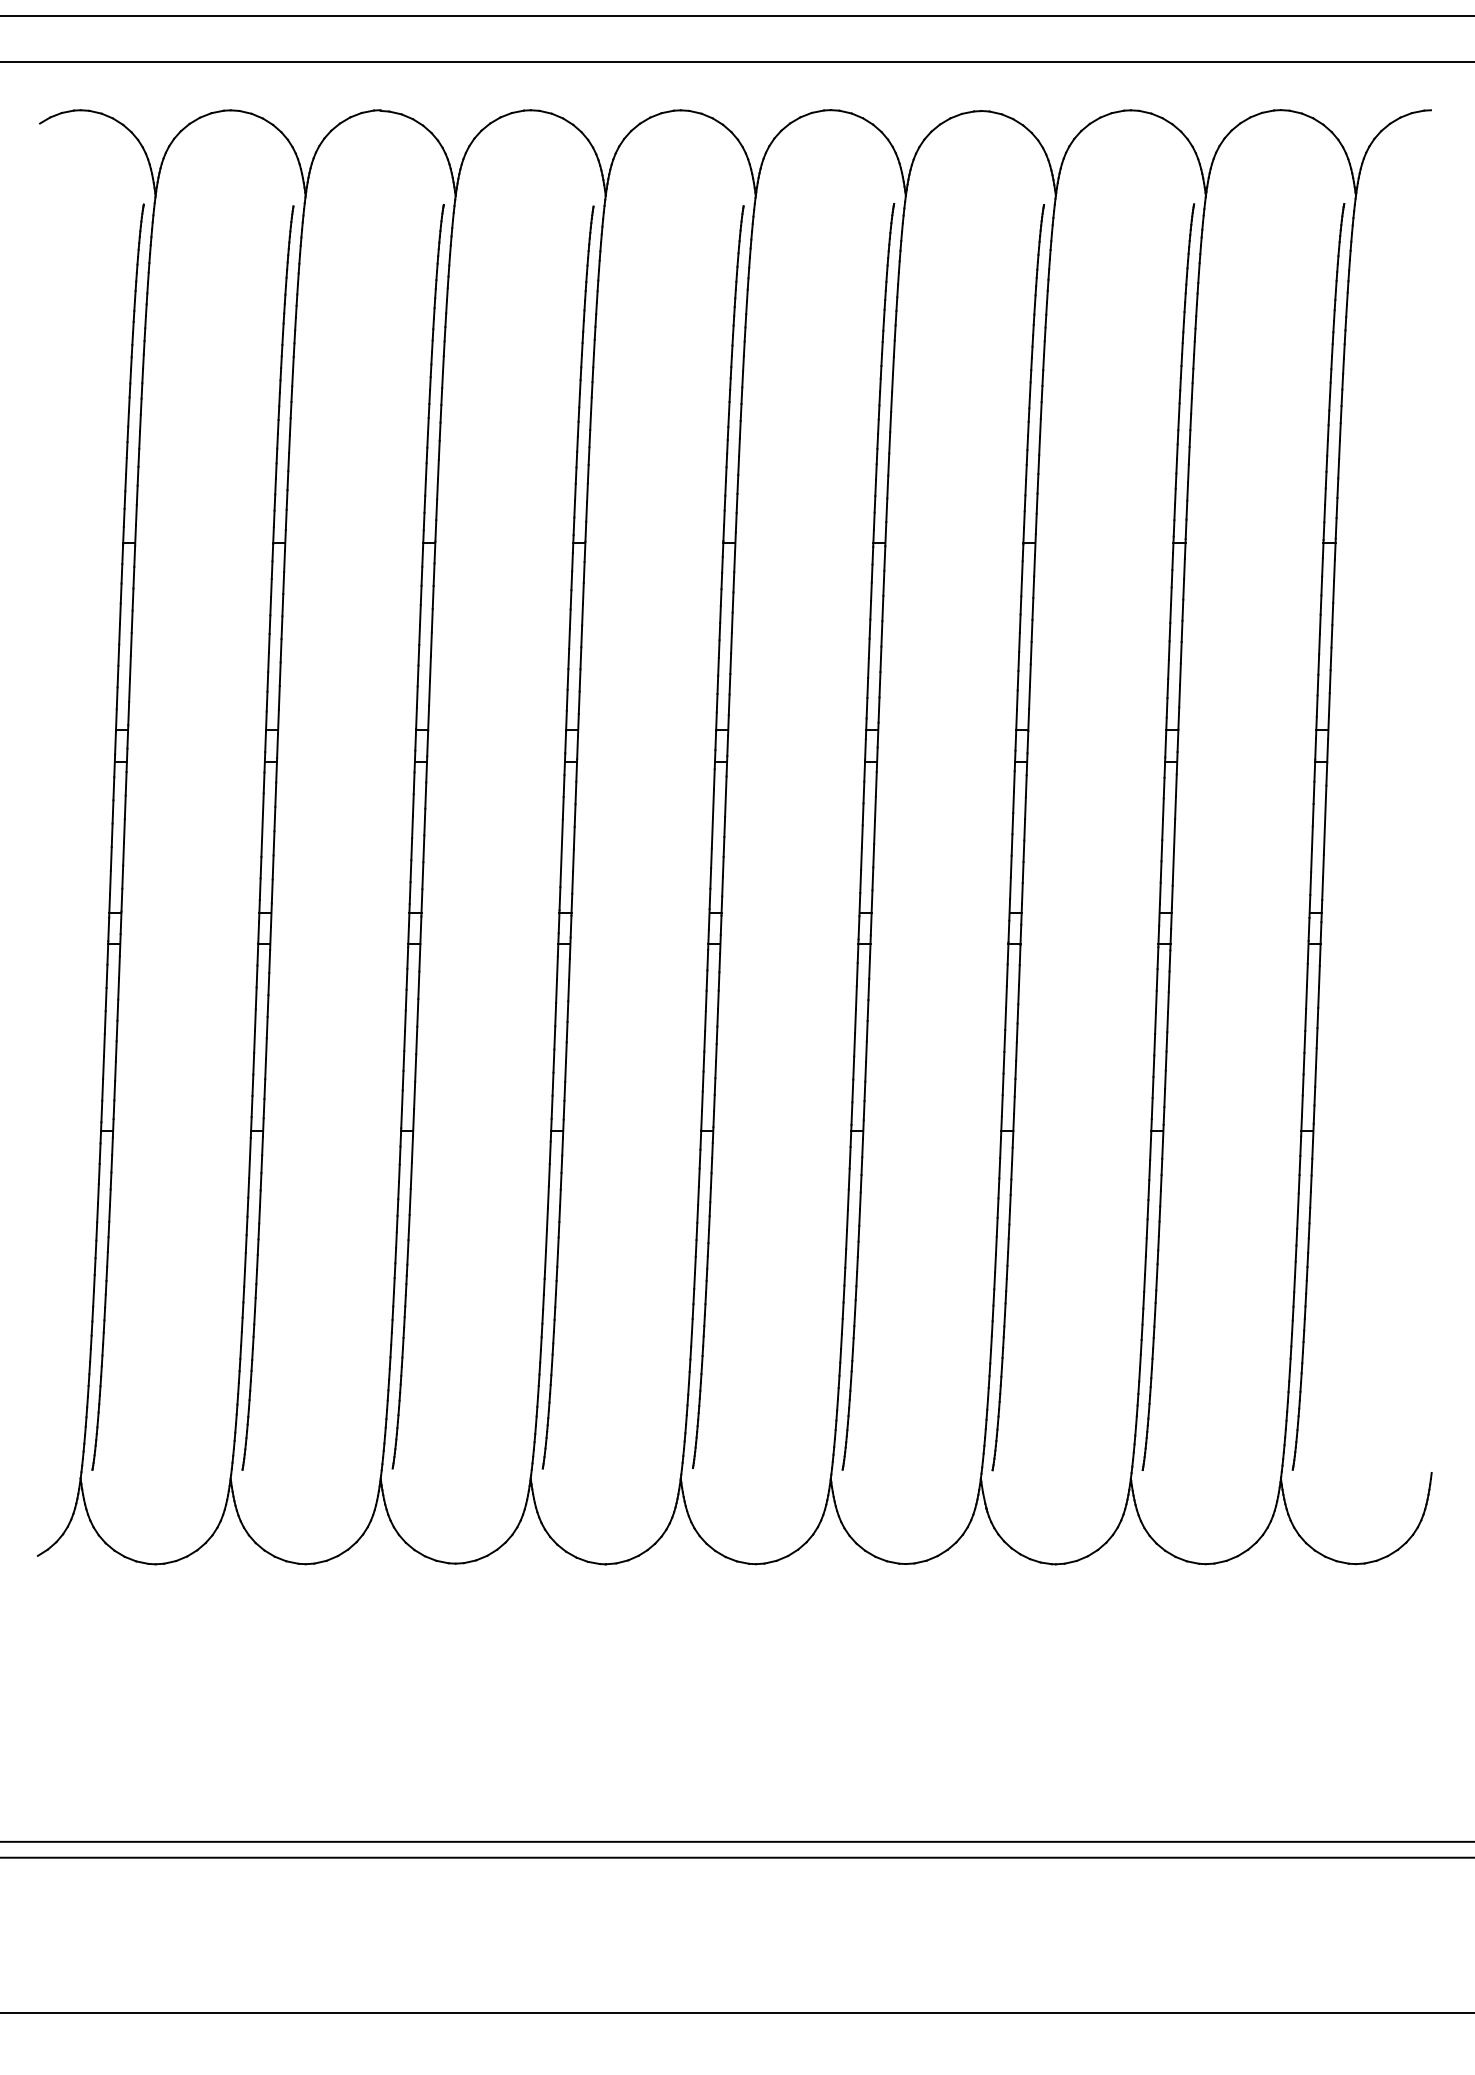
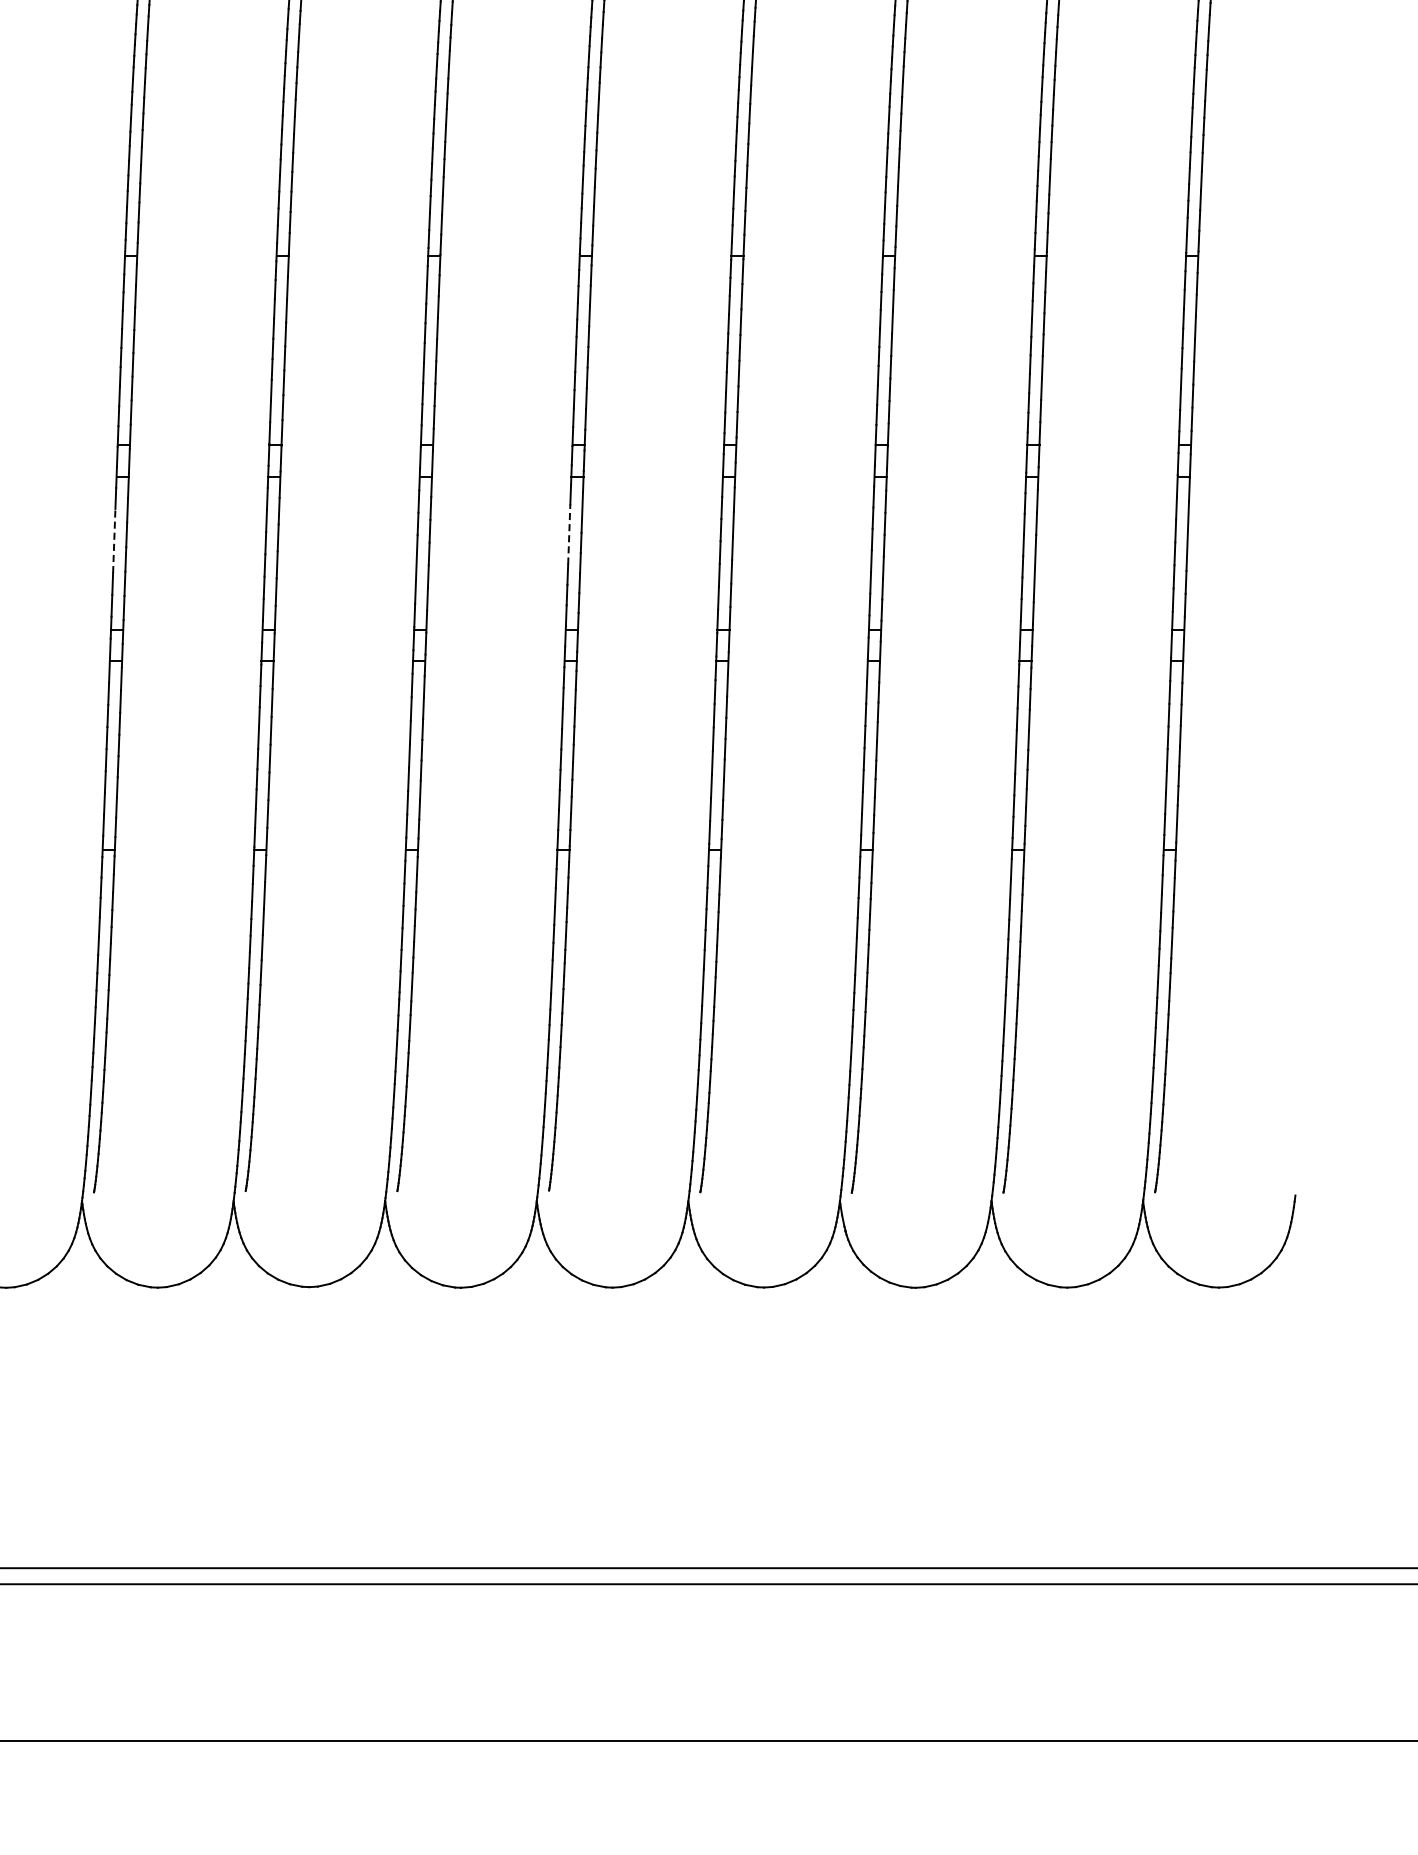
line: (712, 818) -> (568, 534), solid -> dashed
line: (262, 825) -> (114, 541), solid -> dashed

